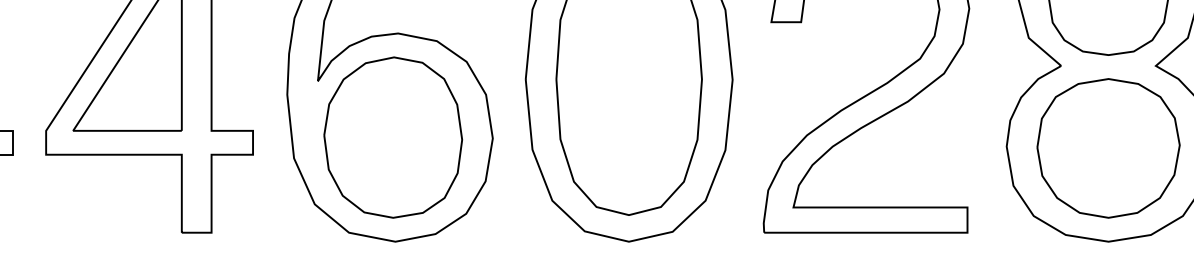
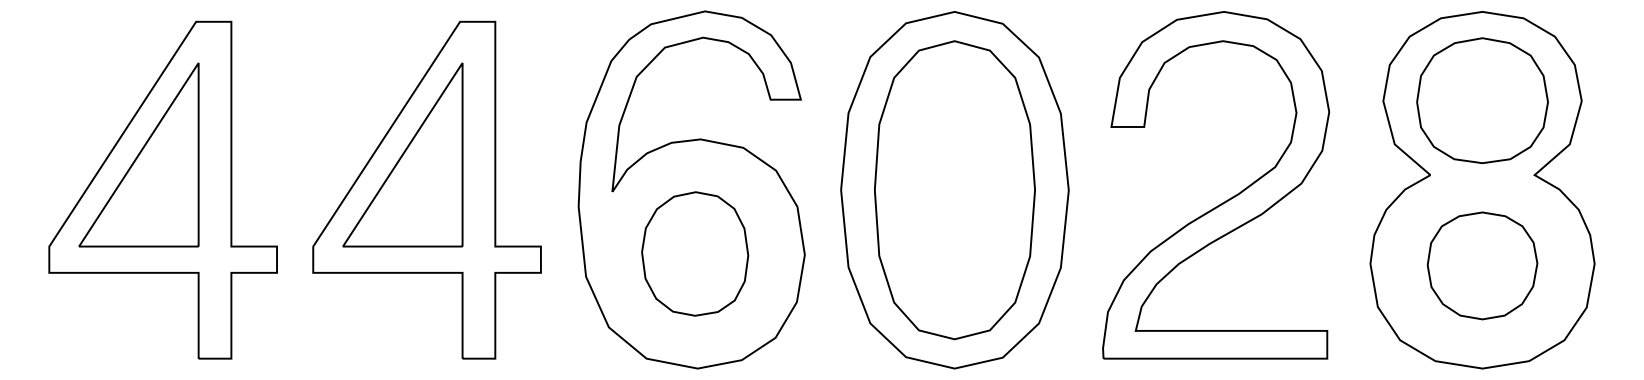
part: (392, 137) -> (694, 253), size x0.7
part: (1108, 148) -> (1482, 265), size x0.7

